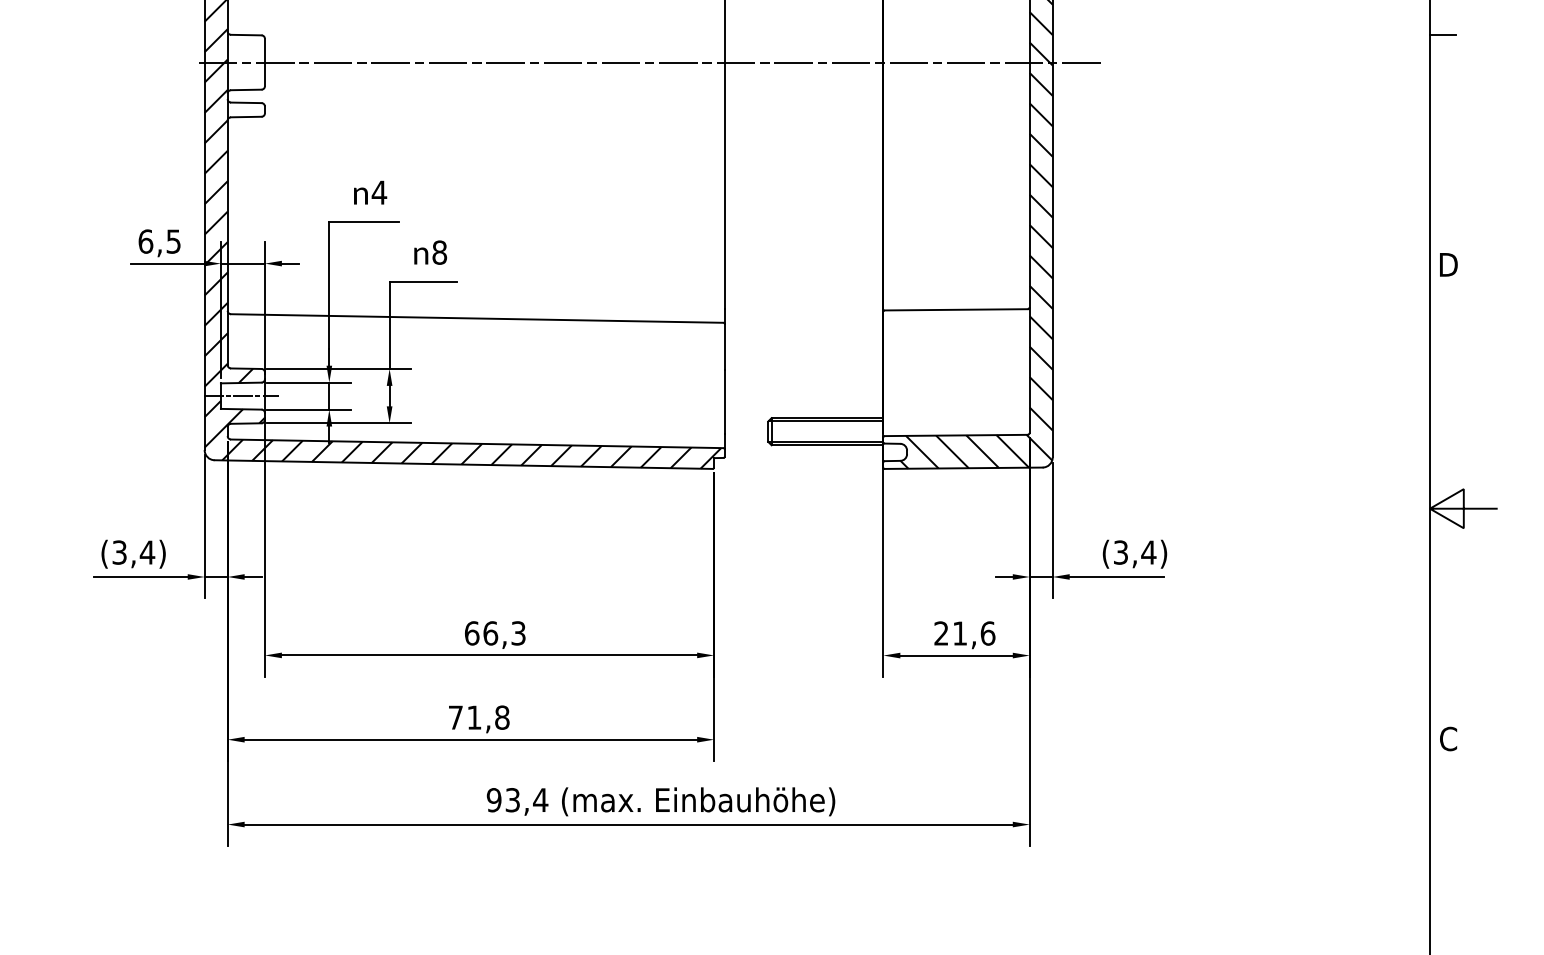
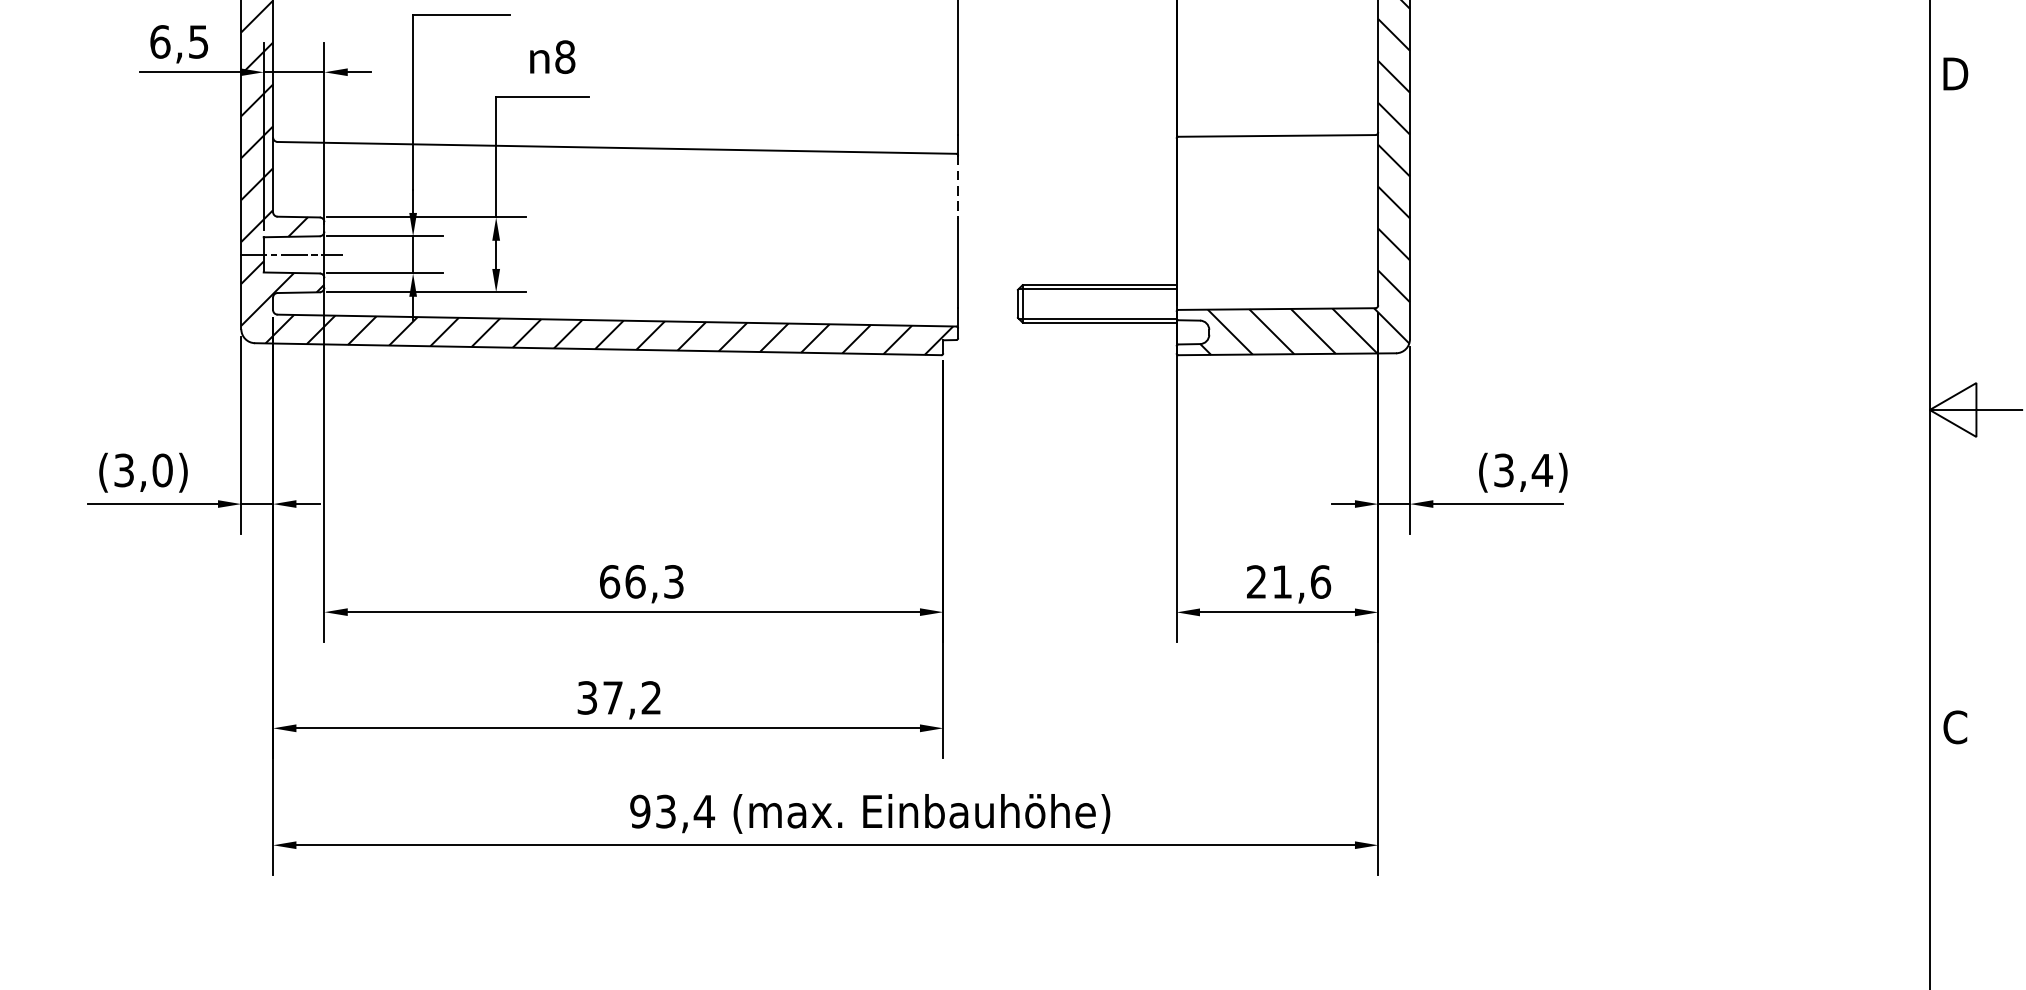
line: (724, 347) -> (957, 187), solid -> dashed
text: (147, 552) -> (162, 470), (3,4) -> (3,0)
text: (478, 717) -> (618, 697), 71,8 -> 37,2

